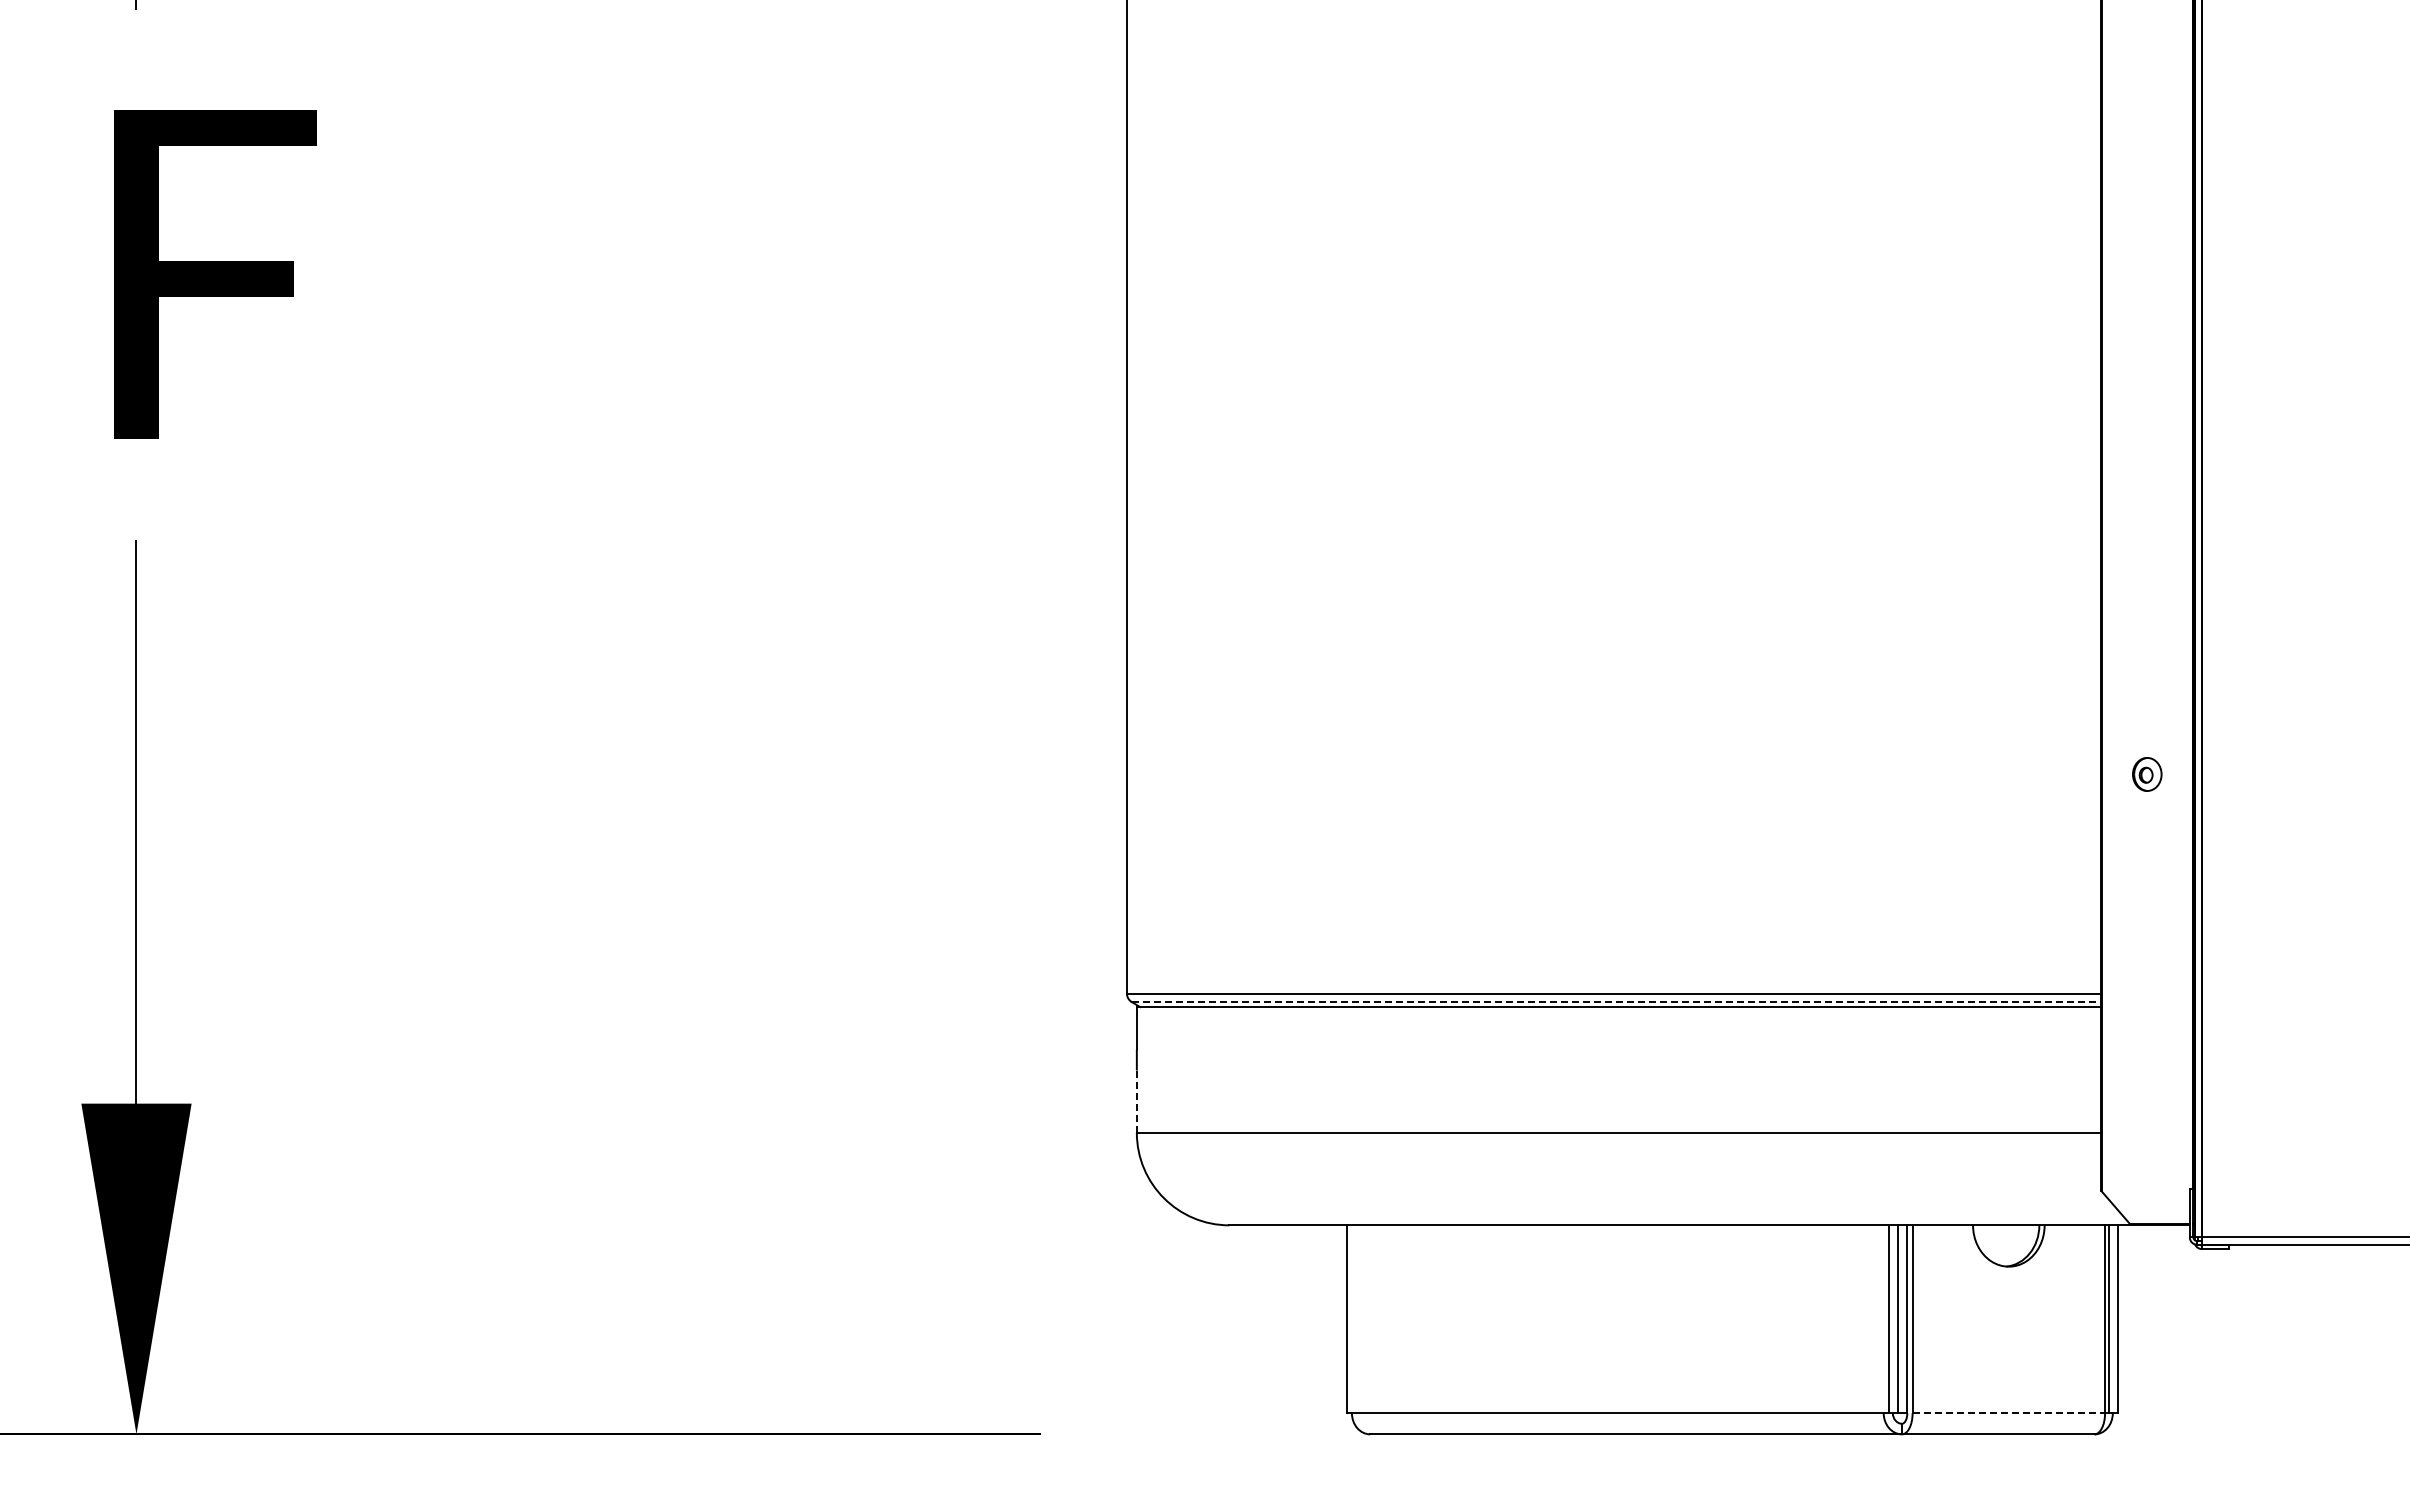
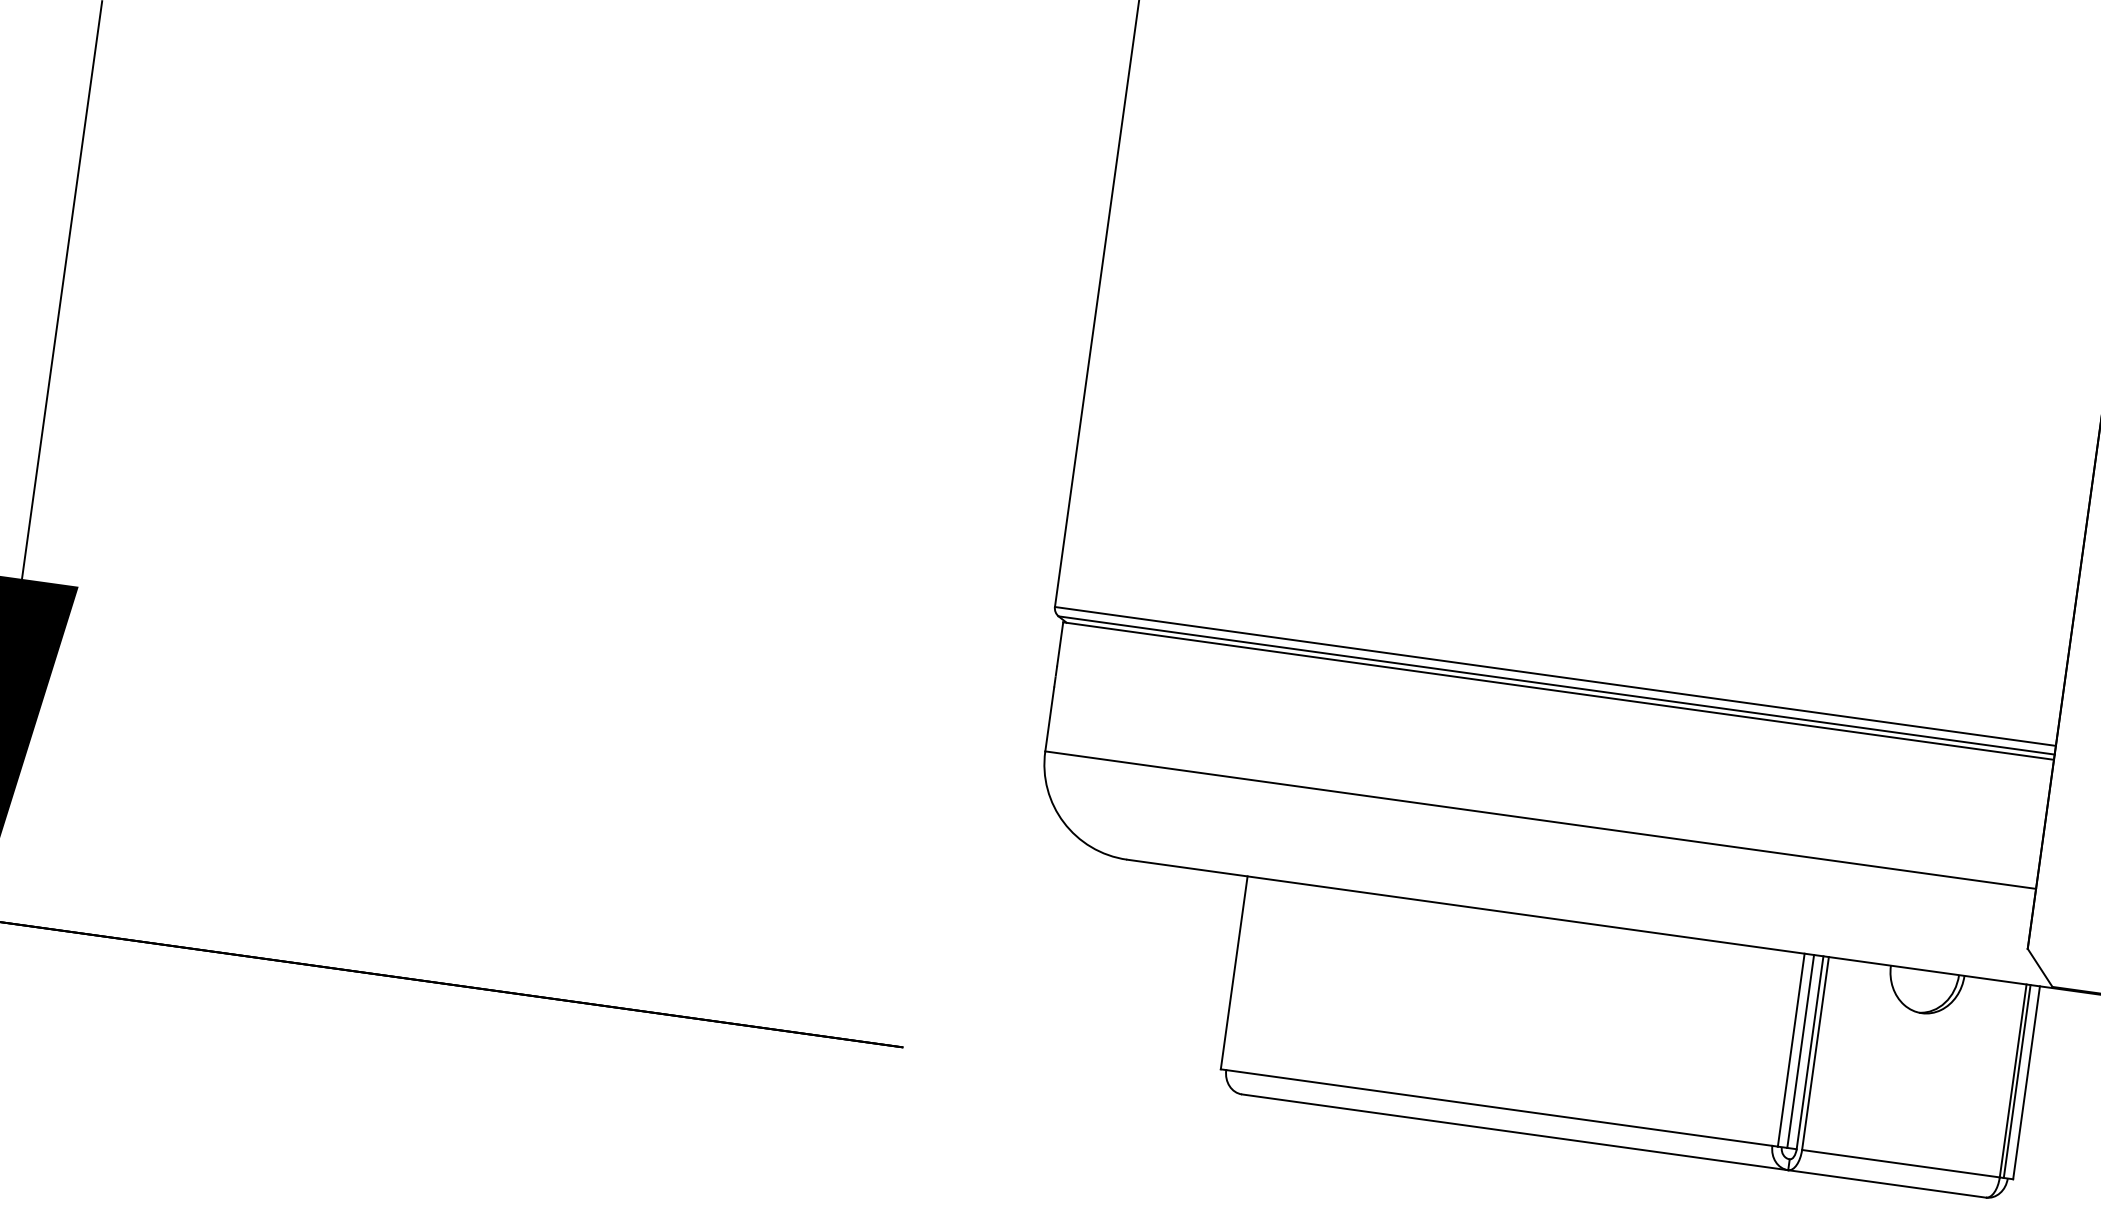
line: (1616, 1001) -> (1556, 684), dashed -> solid
line: (1136, 1101) -> (1049, 719), dashed -> solid
line: (2009, 1413) -> (1901, 1164), dashed -> solid

